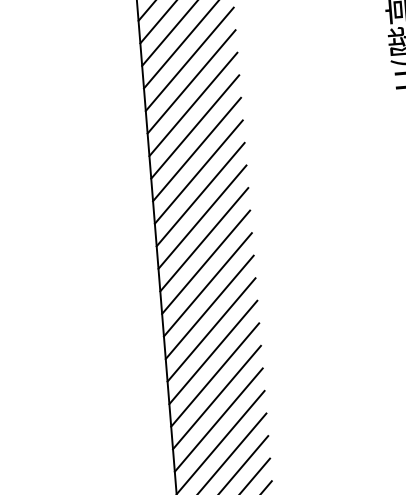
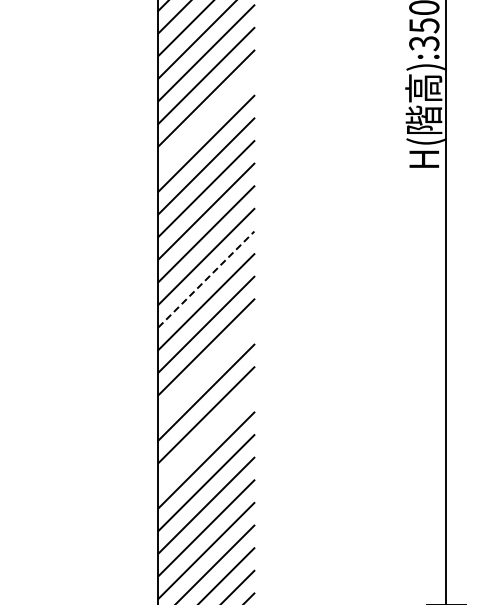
line: (189, 59) -> (206, 121), removed
line: (202, 217) -> (206, 279), solid -> dashed
line: (209, 306) -> (206, 369), removed
line: (215, 374) -> (206, 437), removed

